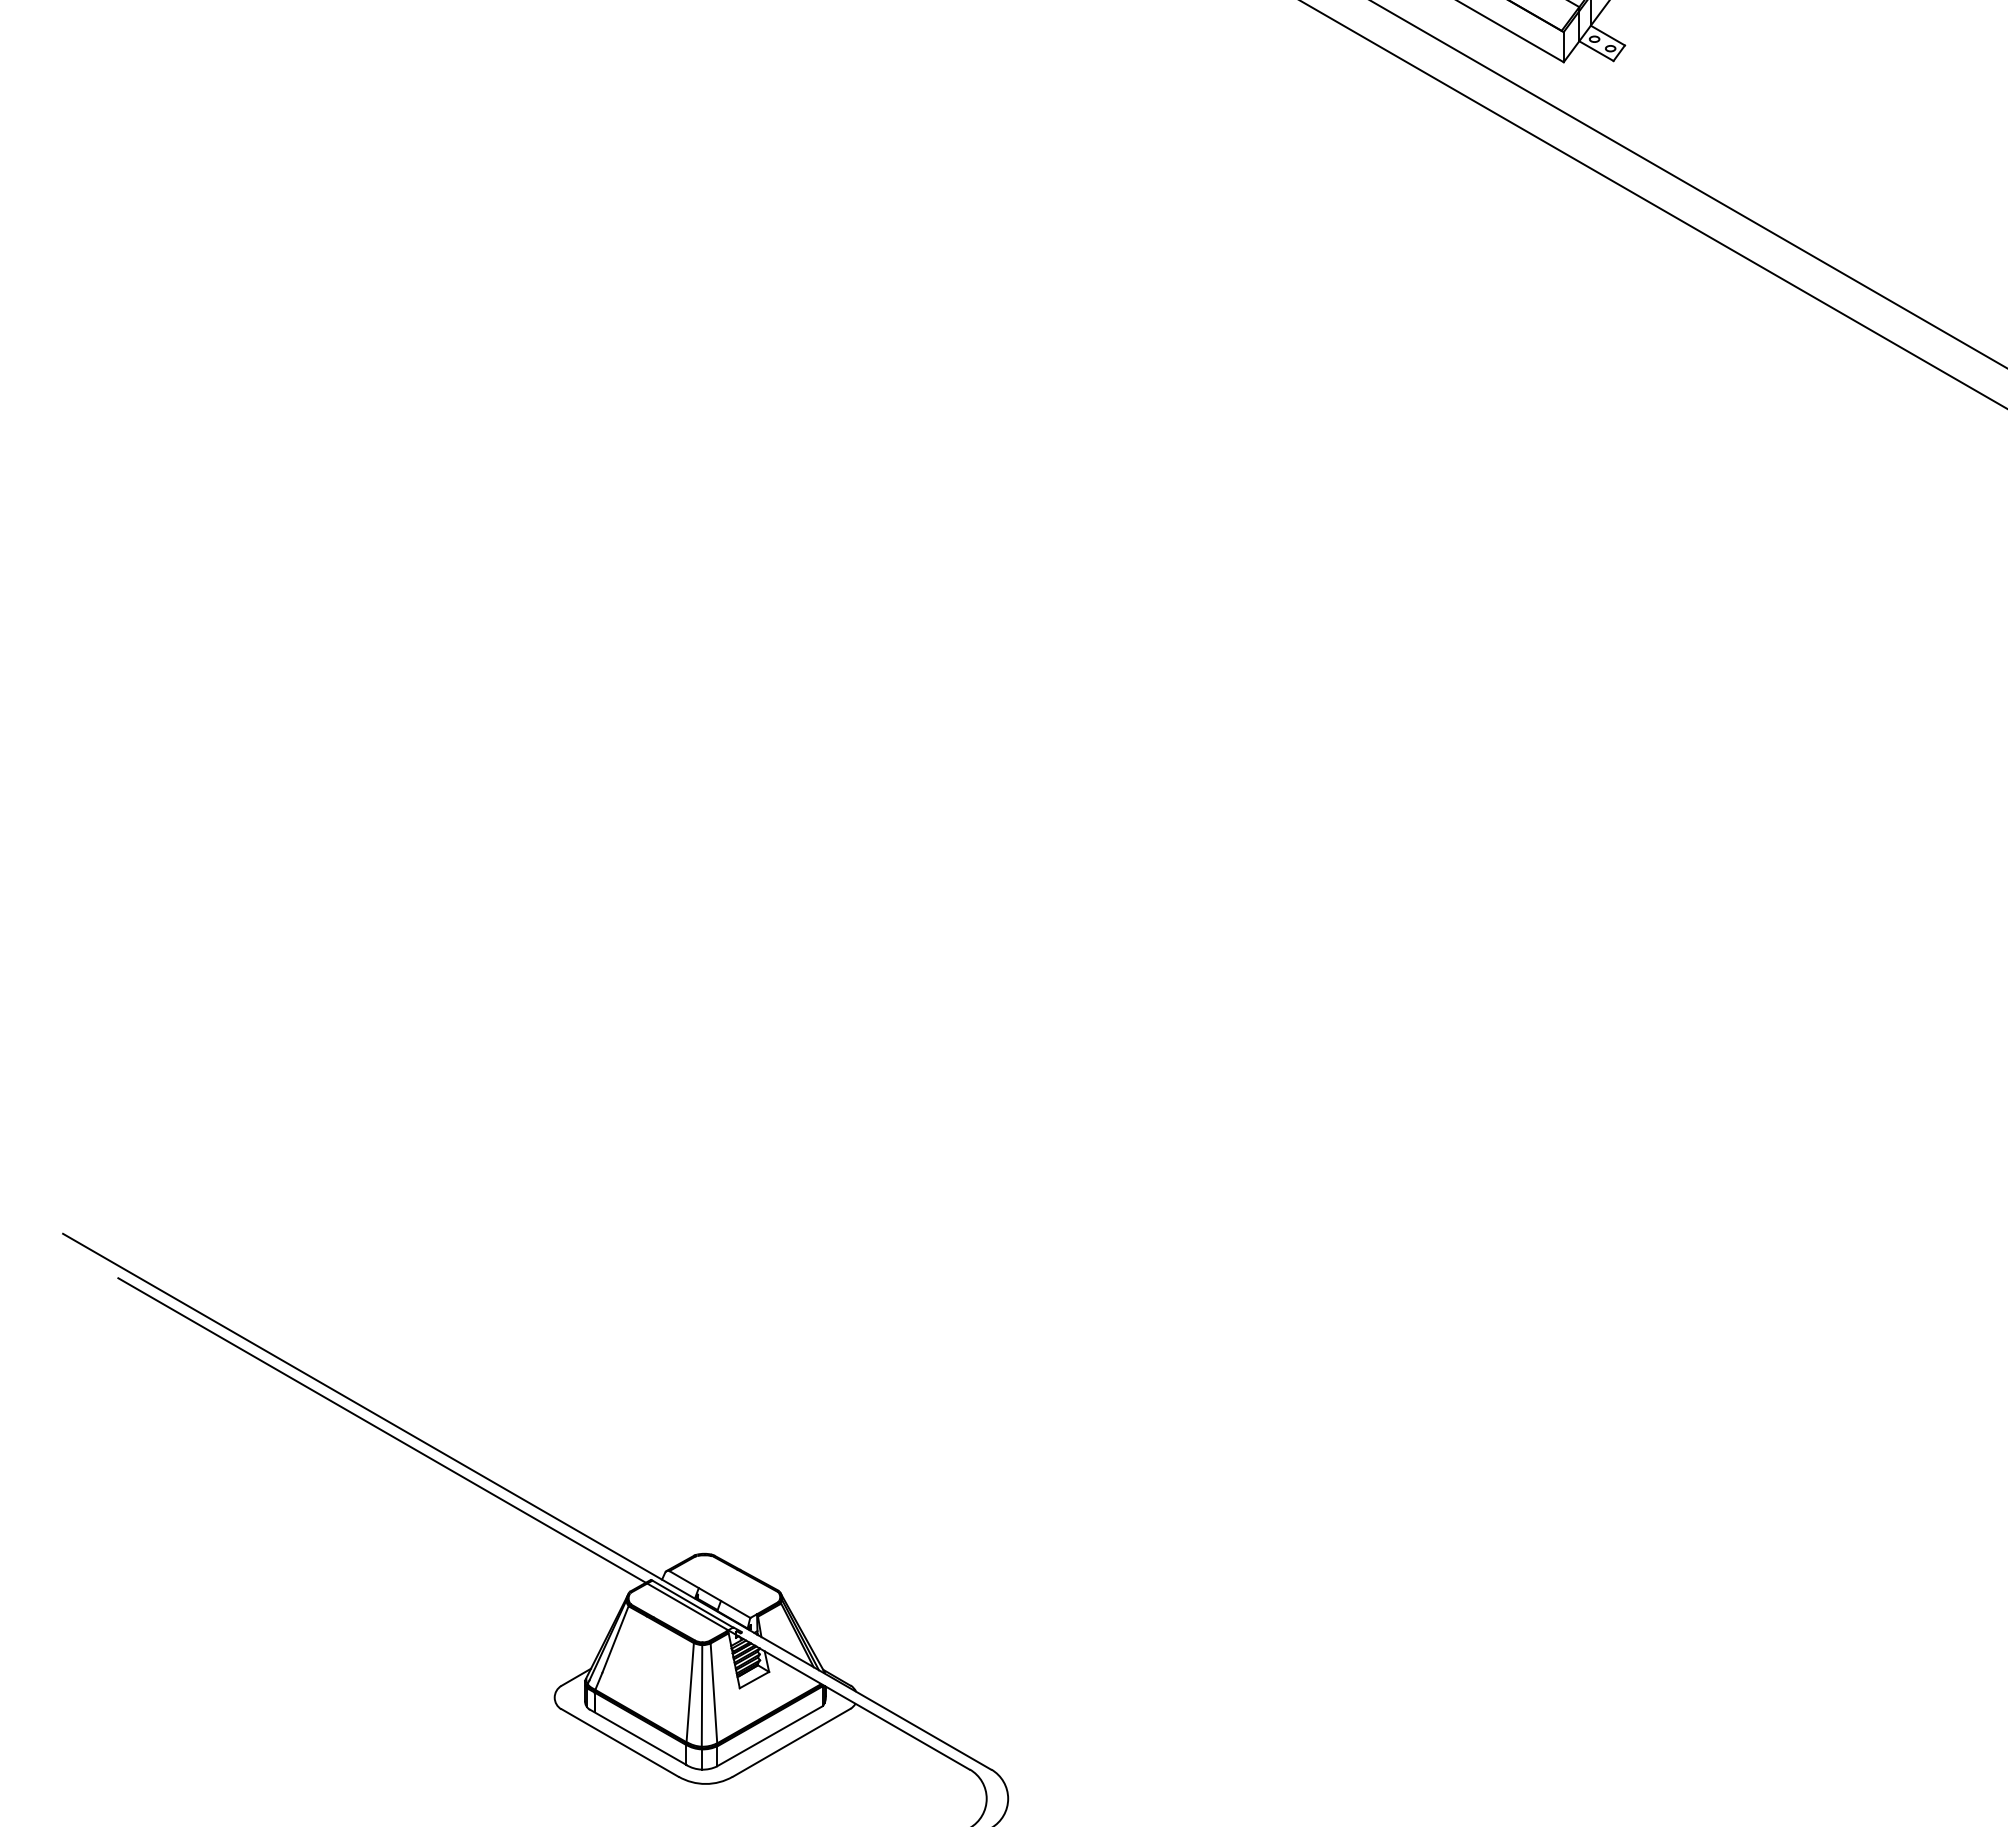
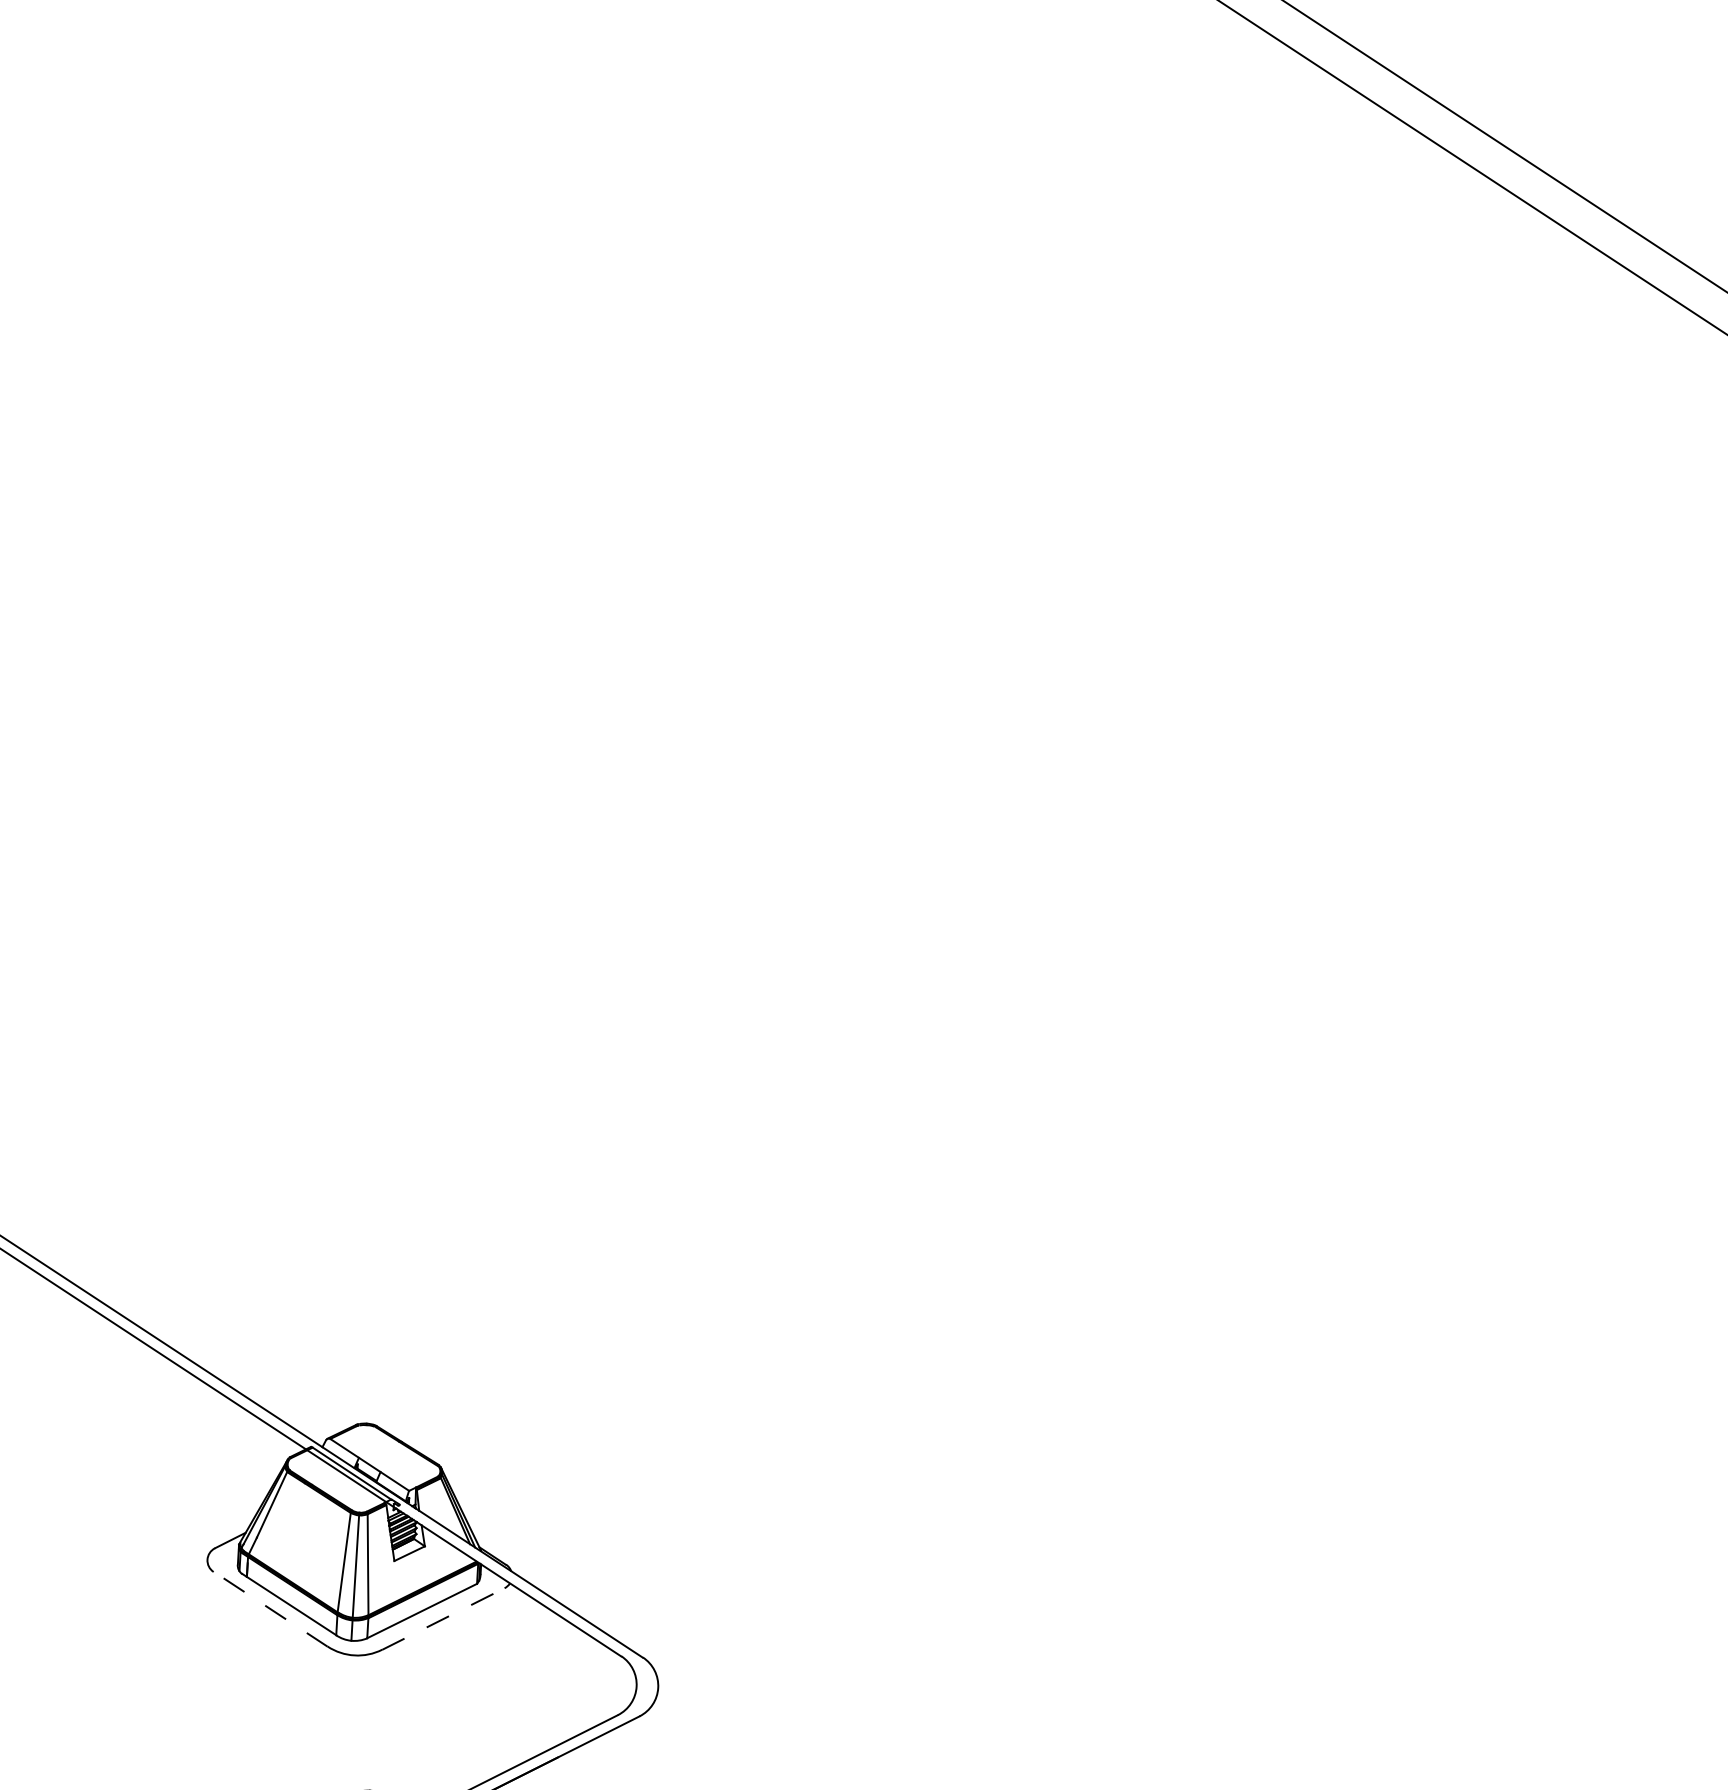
line: (791, 1742) -> (443, 1618), solid -> dashed
line: (620, 1743) -> (271, 1609), solid -> dashed

